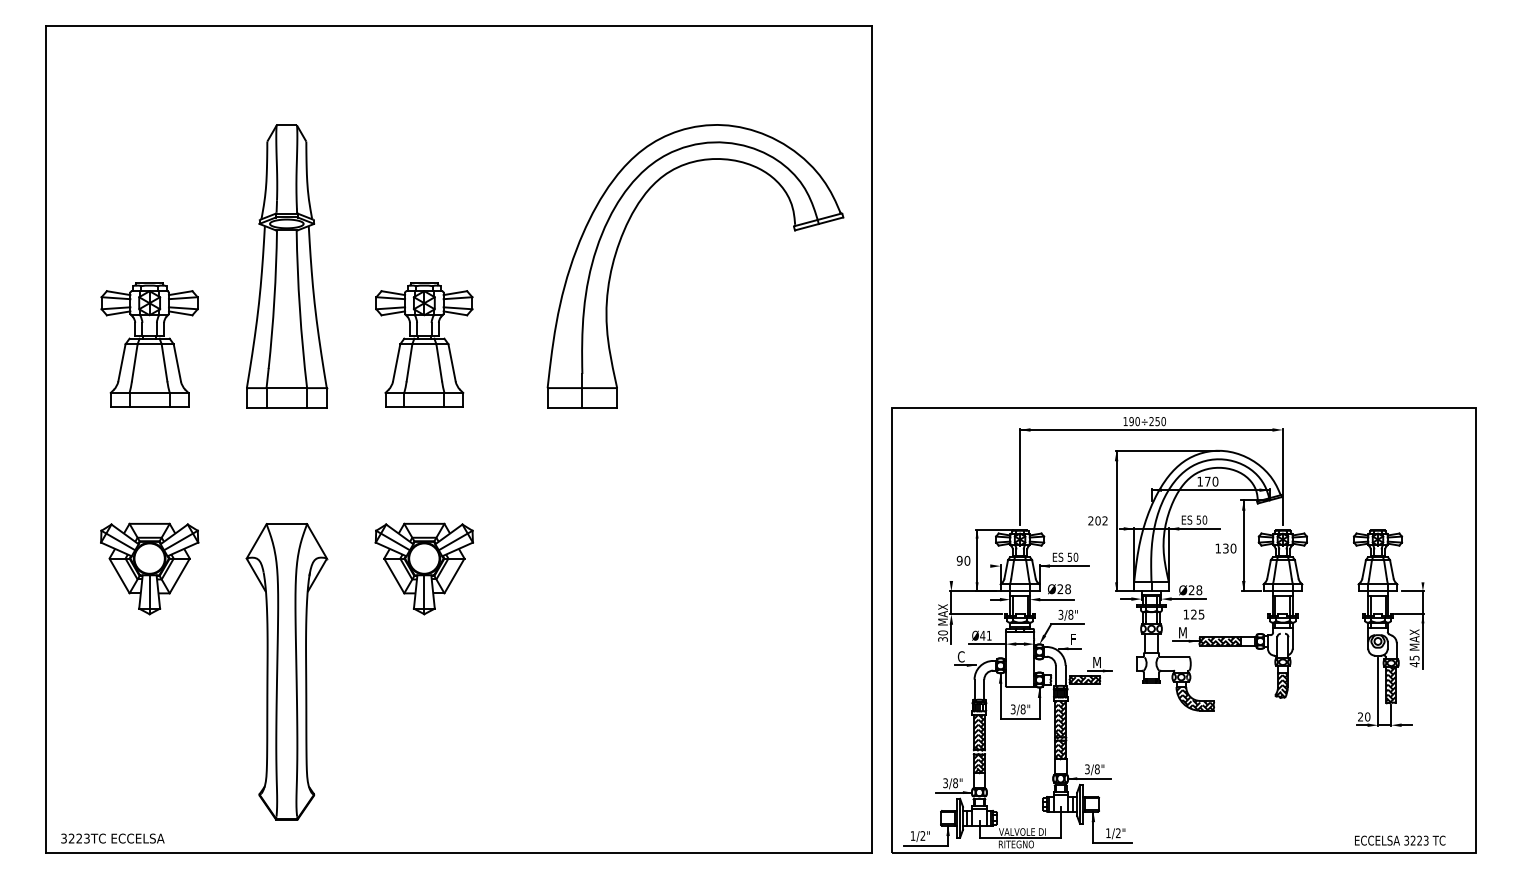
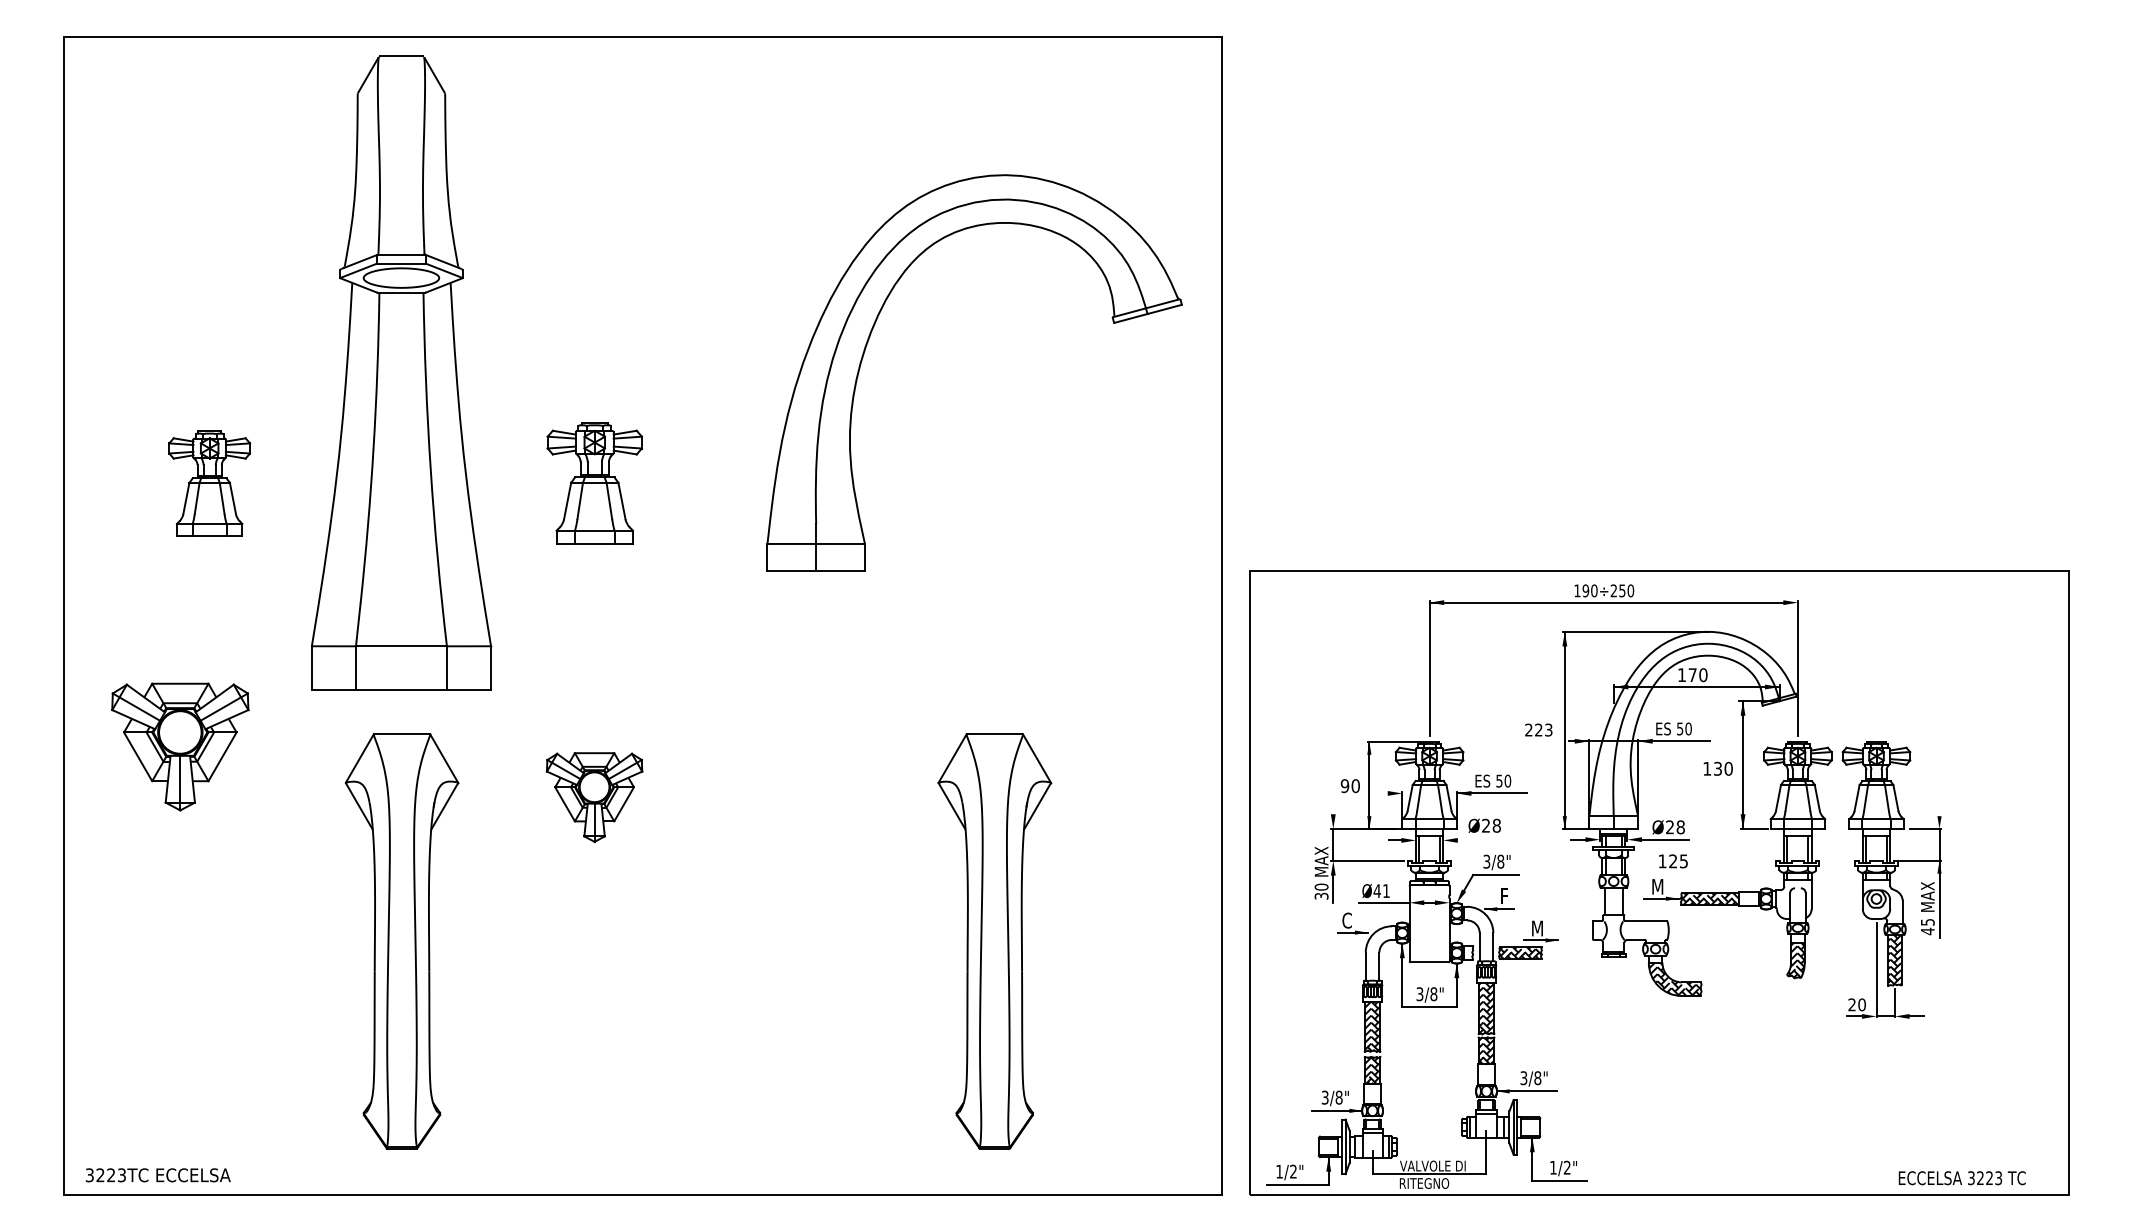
part: (287, 266) -> (402, 373), size x1.6
part: (149, 344) -> (209, 482), size x0.6
part: (424, 344) -> (594, 482), size x0.7
text: (1101, 520) -> (1543, 729), 202 -> 223
part: (149, 568) -> (180, 746), moved
part: (423, 568) -> (593, 796), size x0.7
line: (1056, 599) -> (1480, 840), removed
part: (1388, 627) -> (1891, 879), moved
part: (709, 671) -> (994, 941), added

